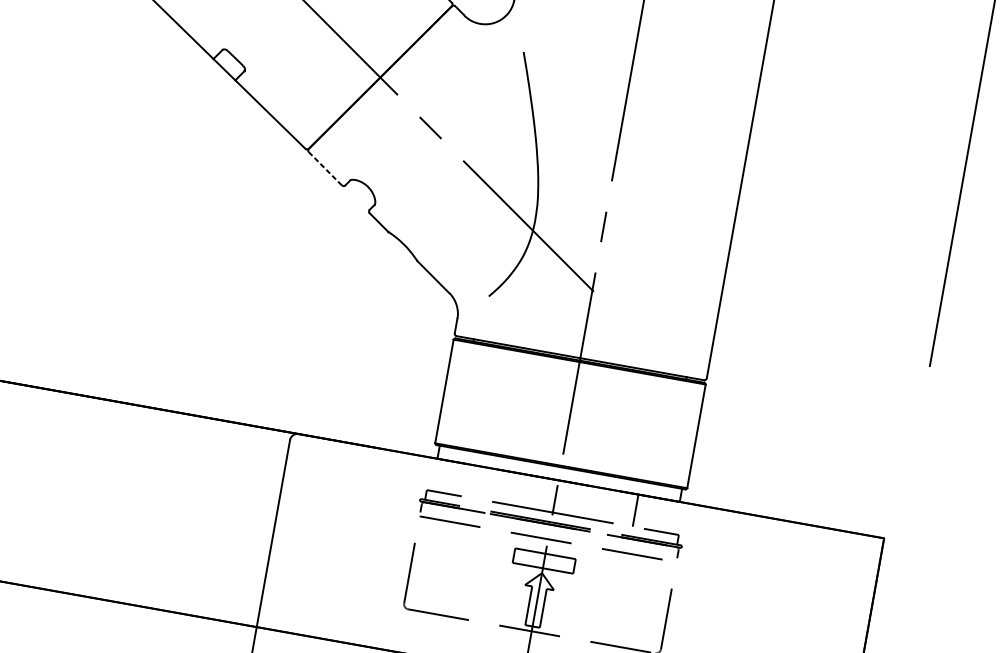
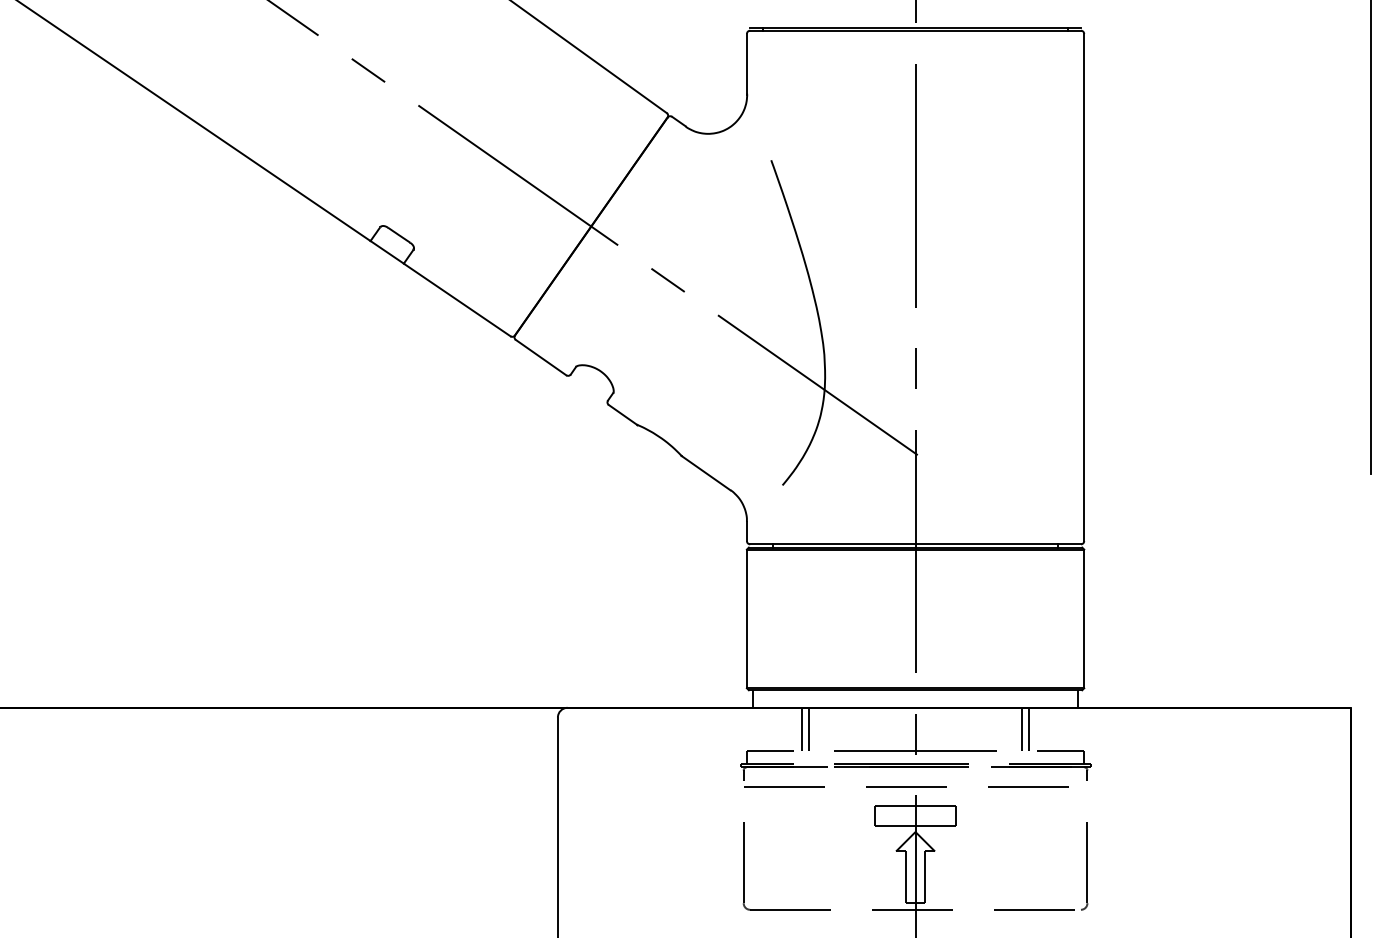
line: (325, 168) -> (541, 357), dashed -> solid
line: (471, 480) -> (802, 728), added
line: (475, 481) -> (808, 728), added
line: (641, 510) -> (1029, 728), added

